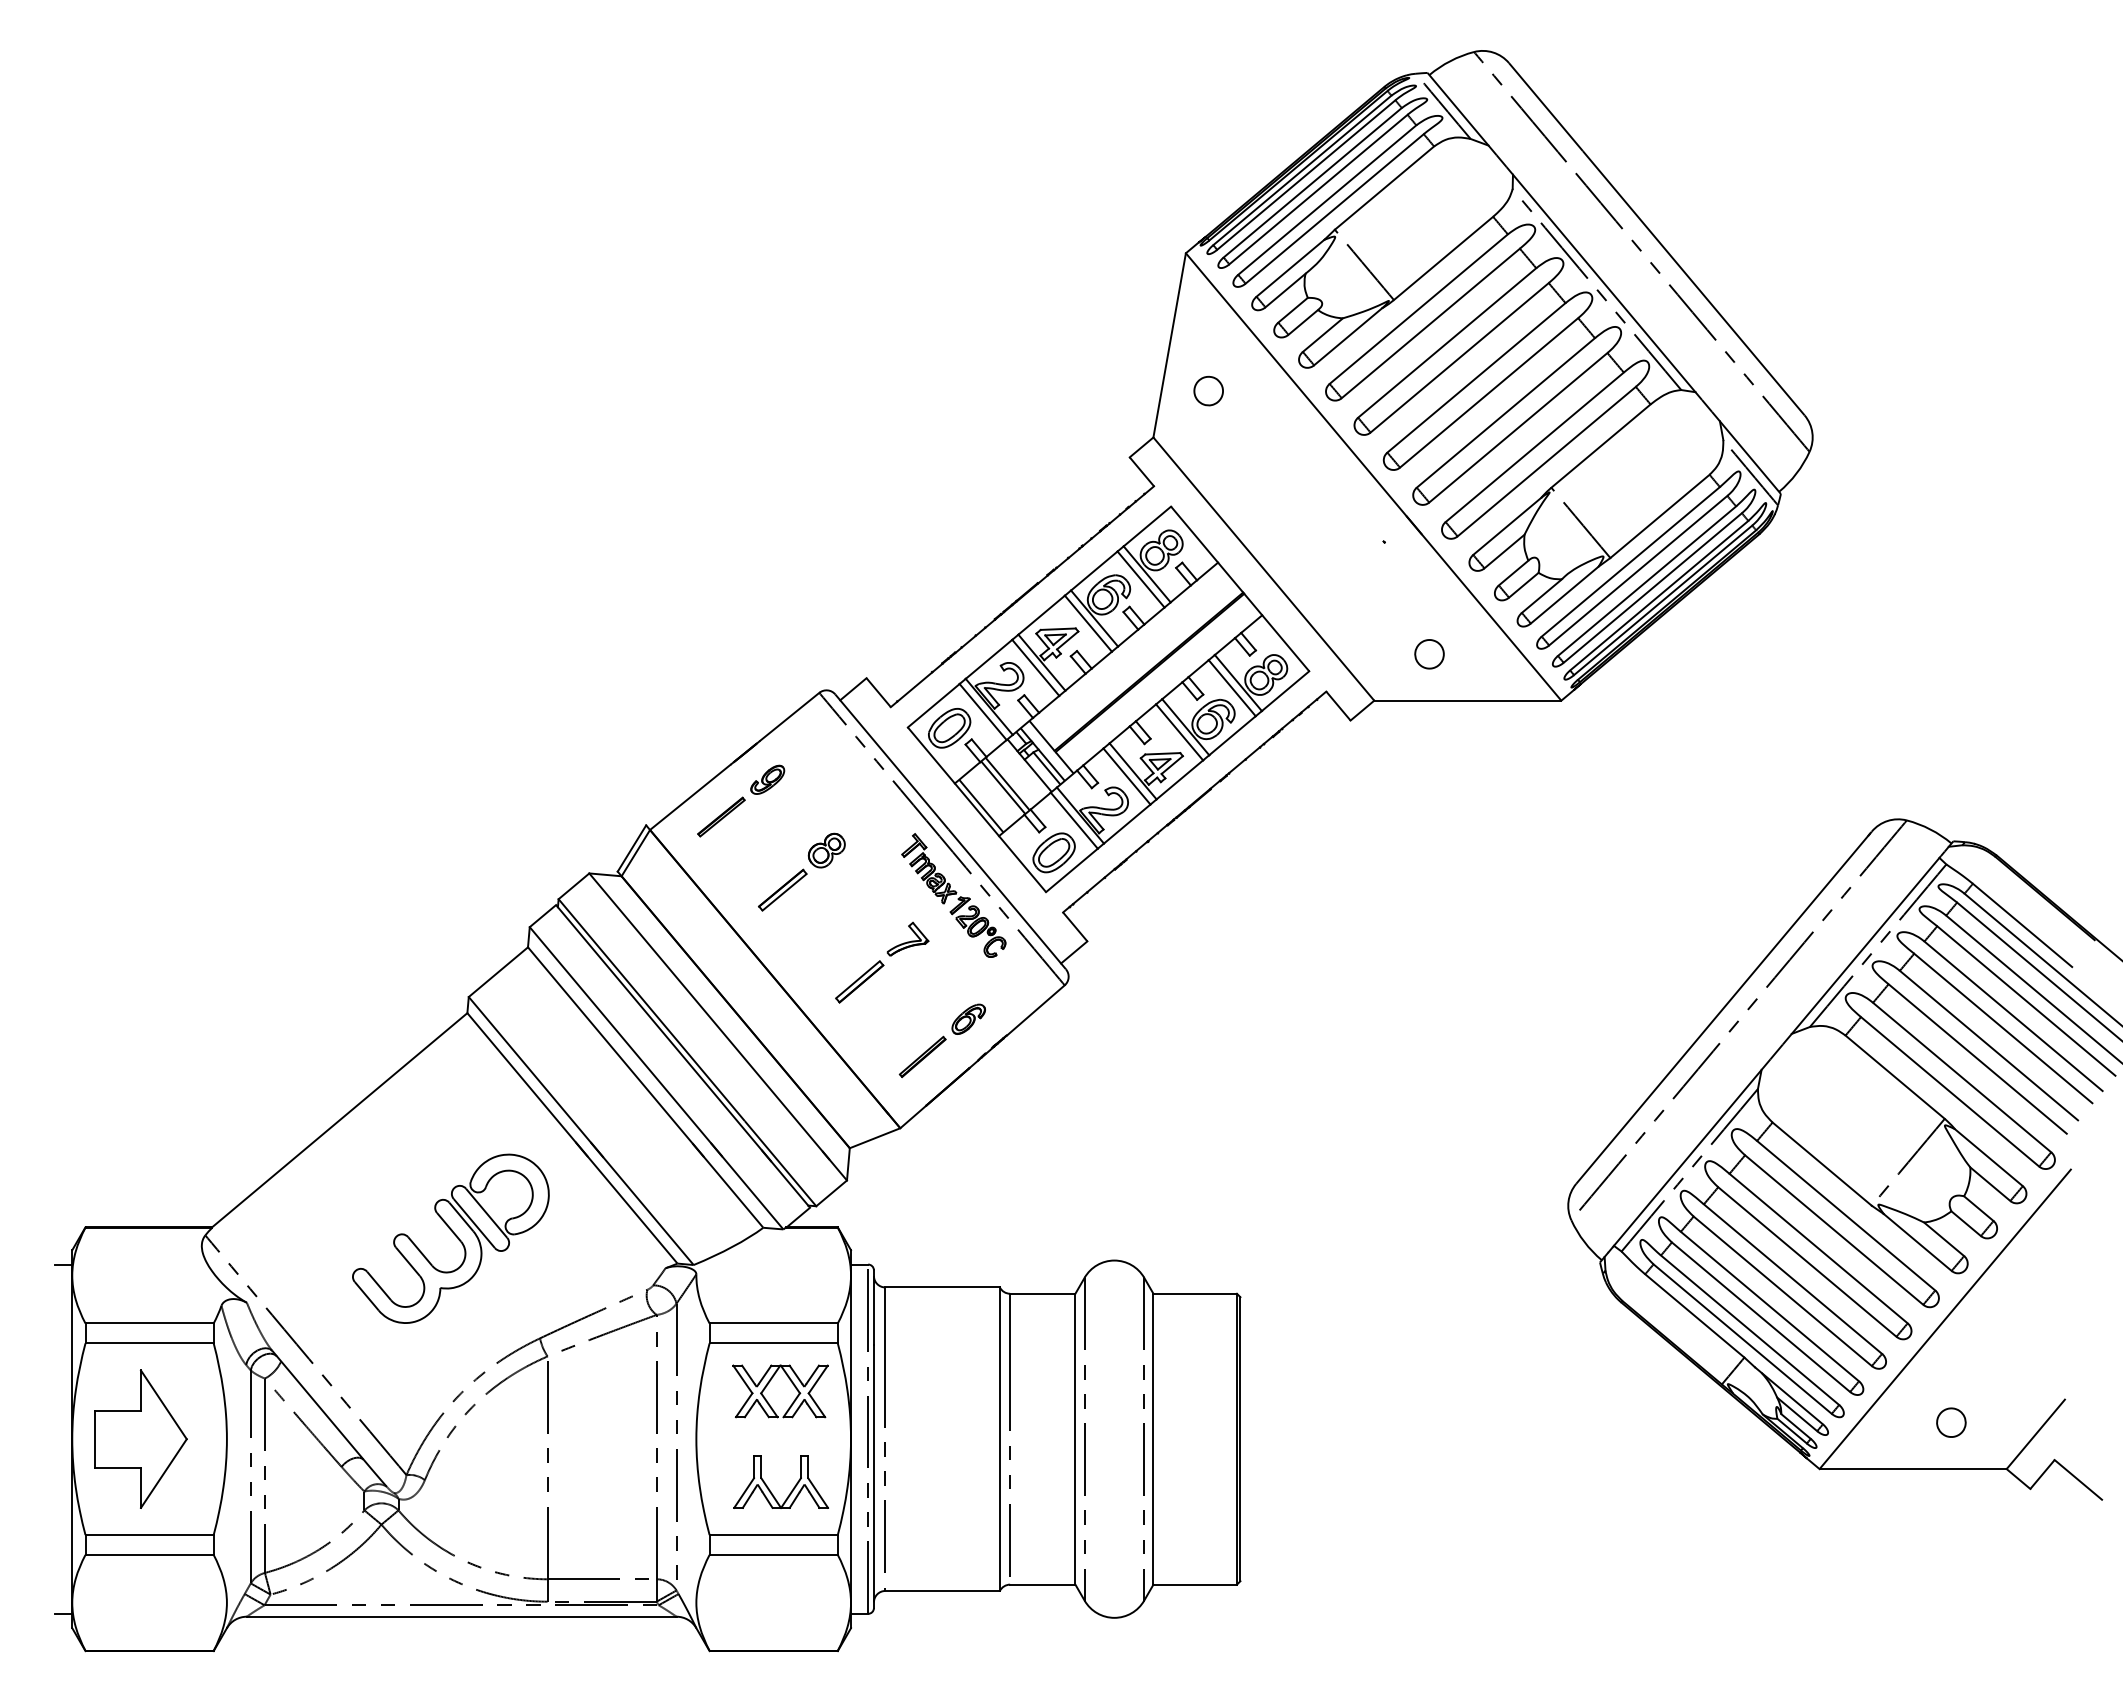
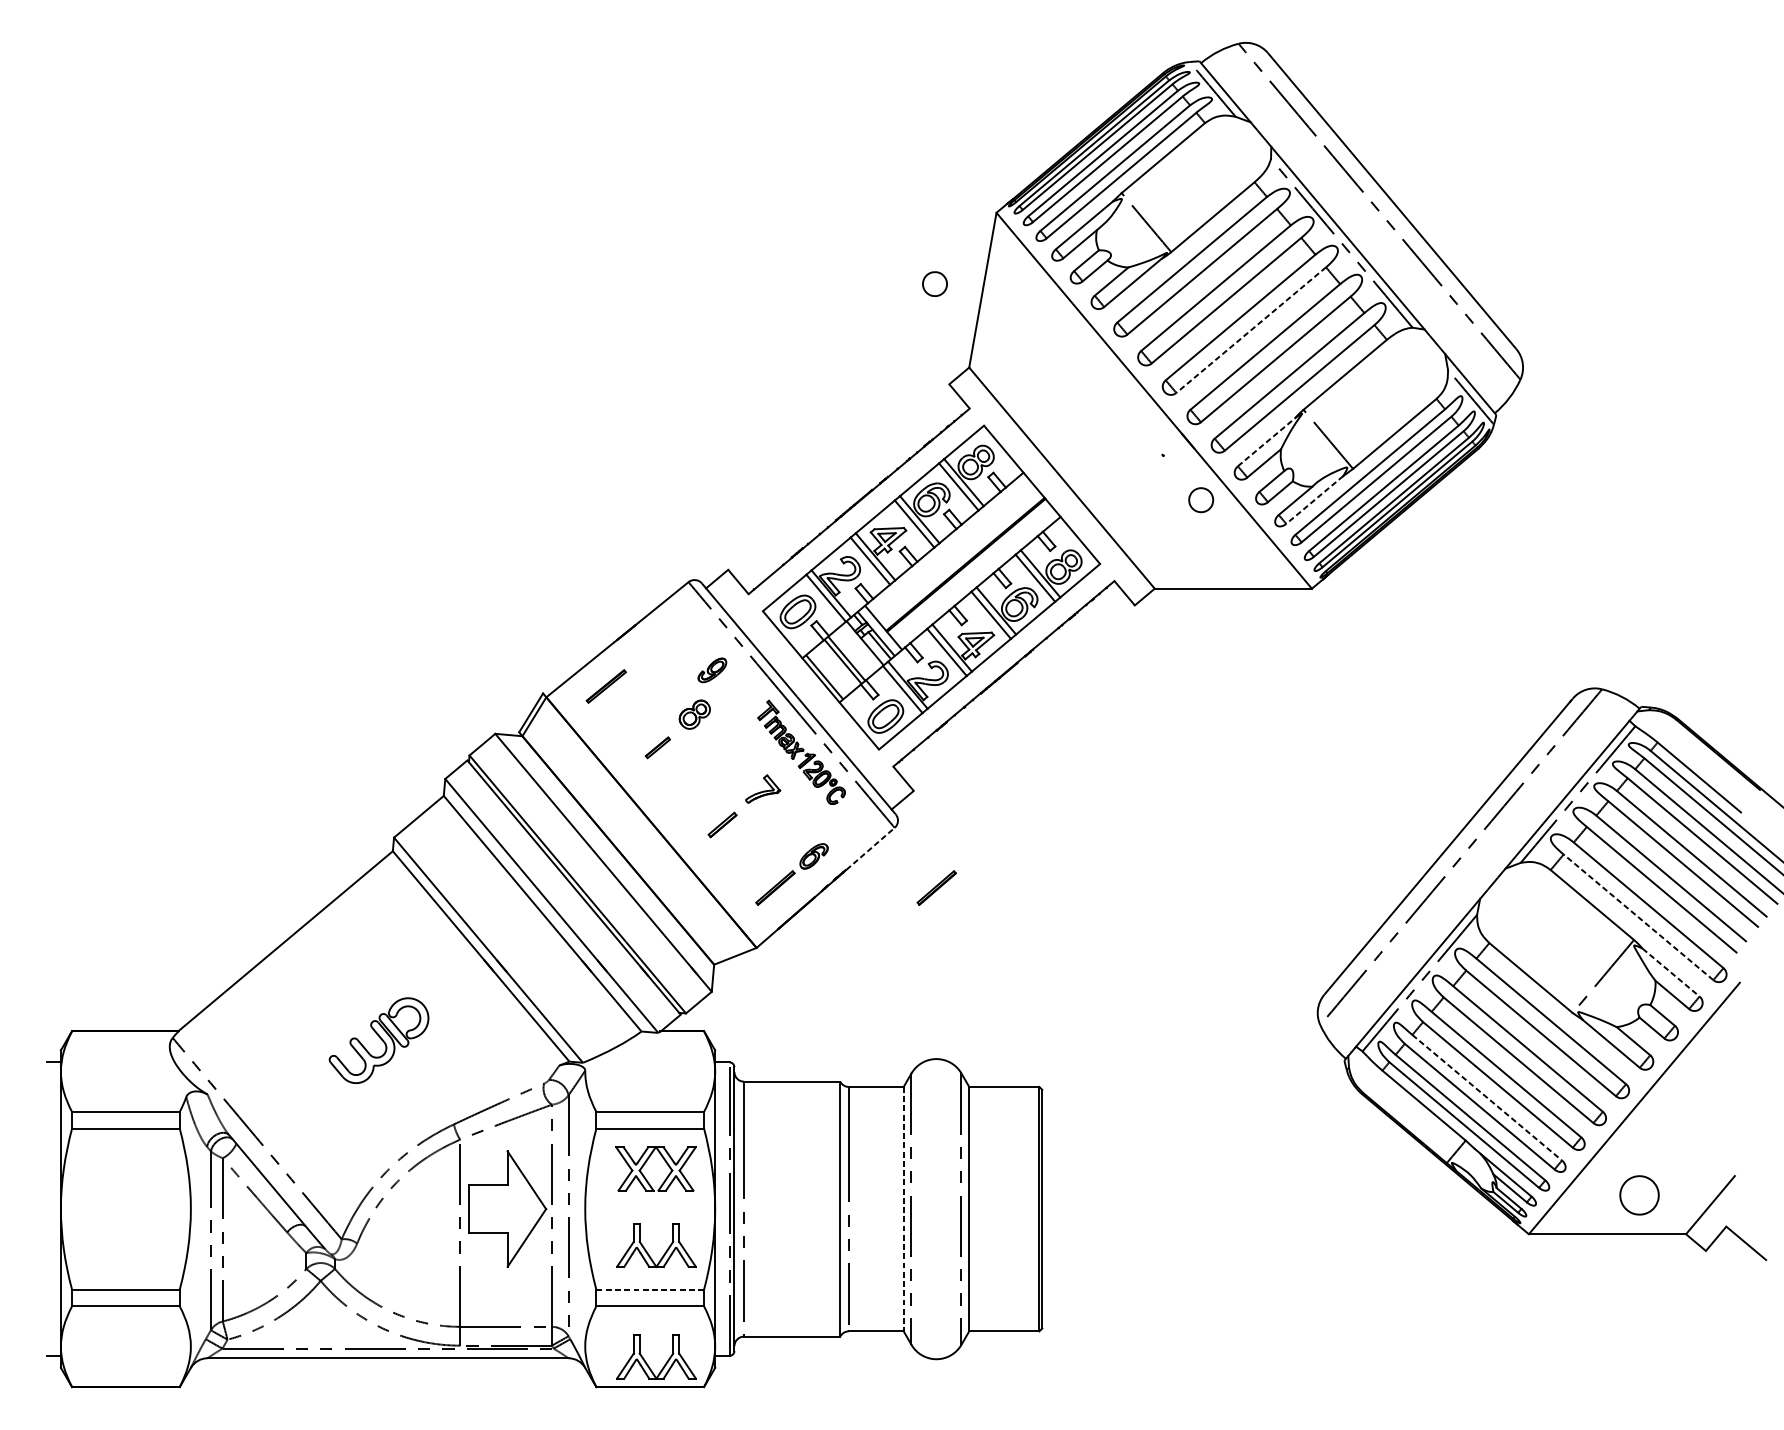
part: (1208, 390) -> (934, 283), moved
line: (1488, 393) -> (1250, 330), solid -> dashed
line: (1507, 526) -> (1266, 442), solid -> dashed
line: (1564, 595) -> (1314, 500), solid -> dashed
part: (1429, 654) -> (1201, 500), moved
part: (767, 779) -> (712, 670), moved
part: (782, 889) -> (657, 747), size x0.6
part: (859, 981) -> (722, 824), size x0.7
line: (1036, 1009) -> (870, 848), solid -> dashed
part: (1114, 1056) -> (936, 887), added
line: (1949, 1091) -> (1638, 917), solid -> dashed
line: (1989, 1158) -> (1671, 973), solid -> dashed
part: (450, 1238) -> (378, 1040), size x0.6
line: (1770, 1306) -> (1487, 1097), solid -> dashed
part: (1951, 1422) -> (1639, 1195), size x1.6
part: (140, 1438) -> (507, 1208), moved
line: (1075, 1439) -> (903, 1209), solid -> dashed
line: (773, 1535) -> (650, 1290), solid -> dashed
part: (769, 1621) -> (646, 1362), added

